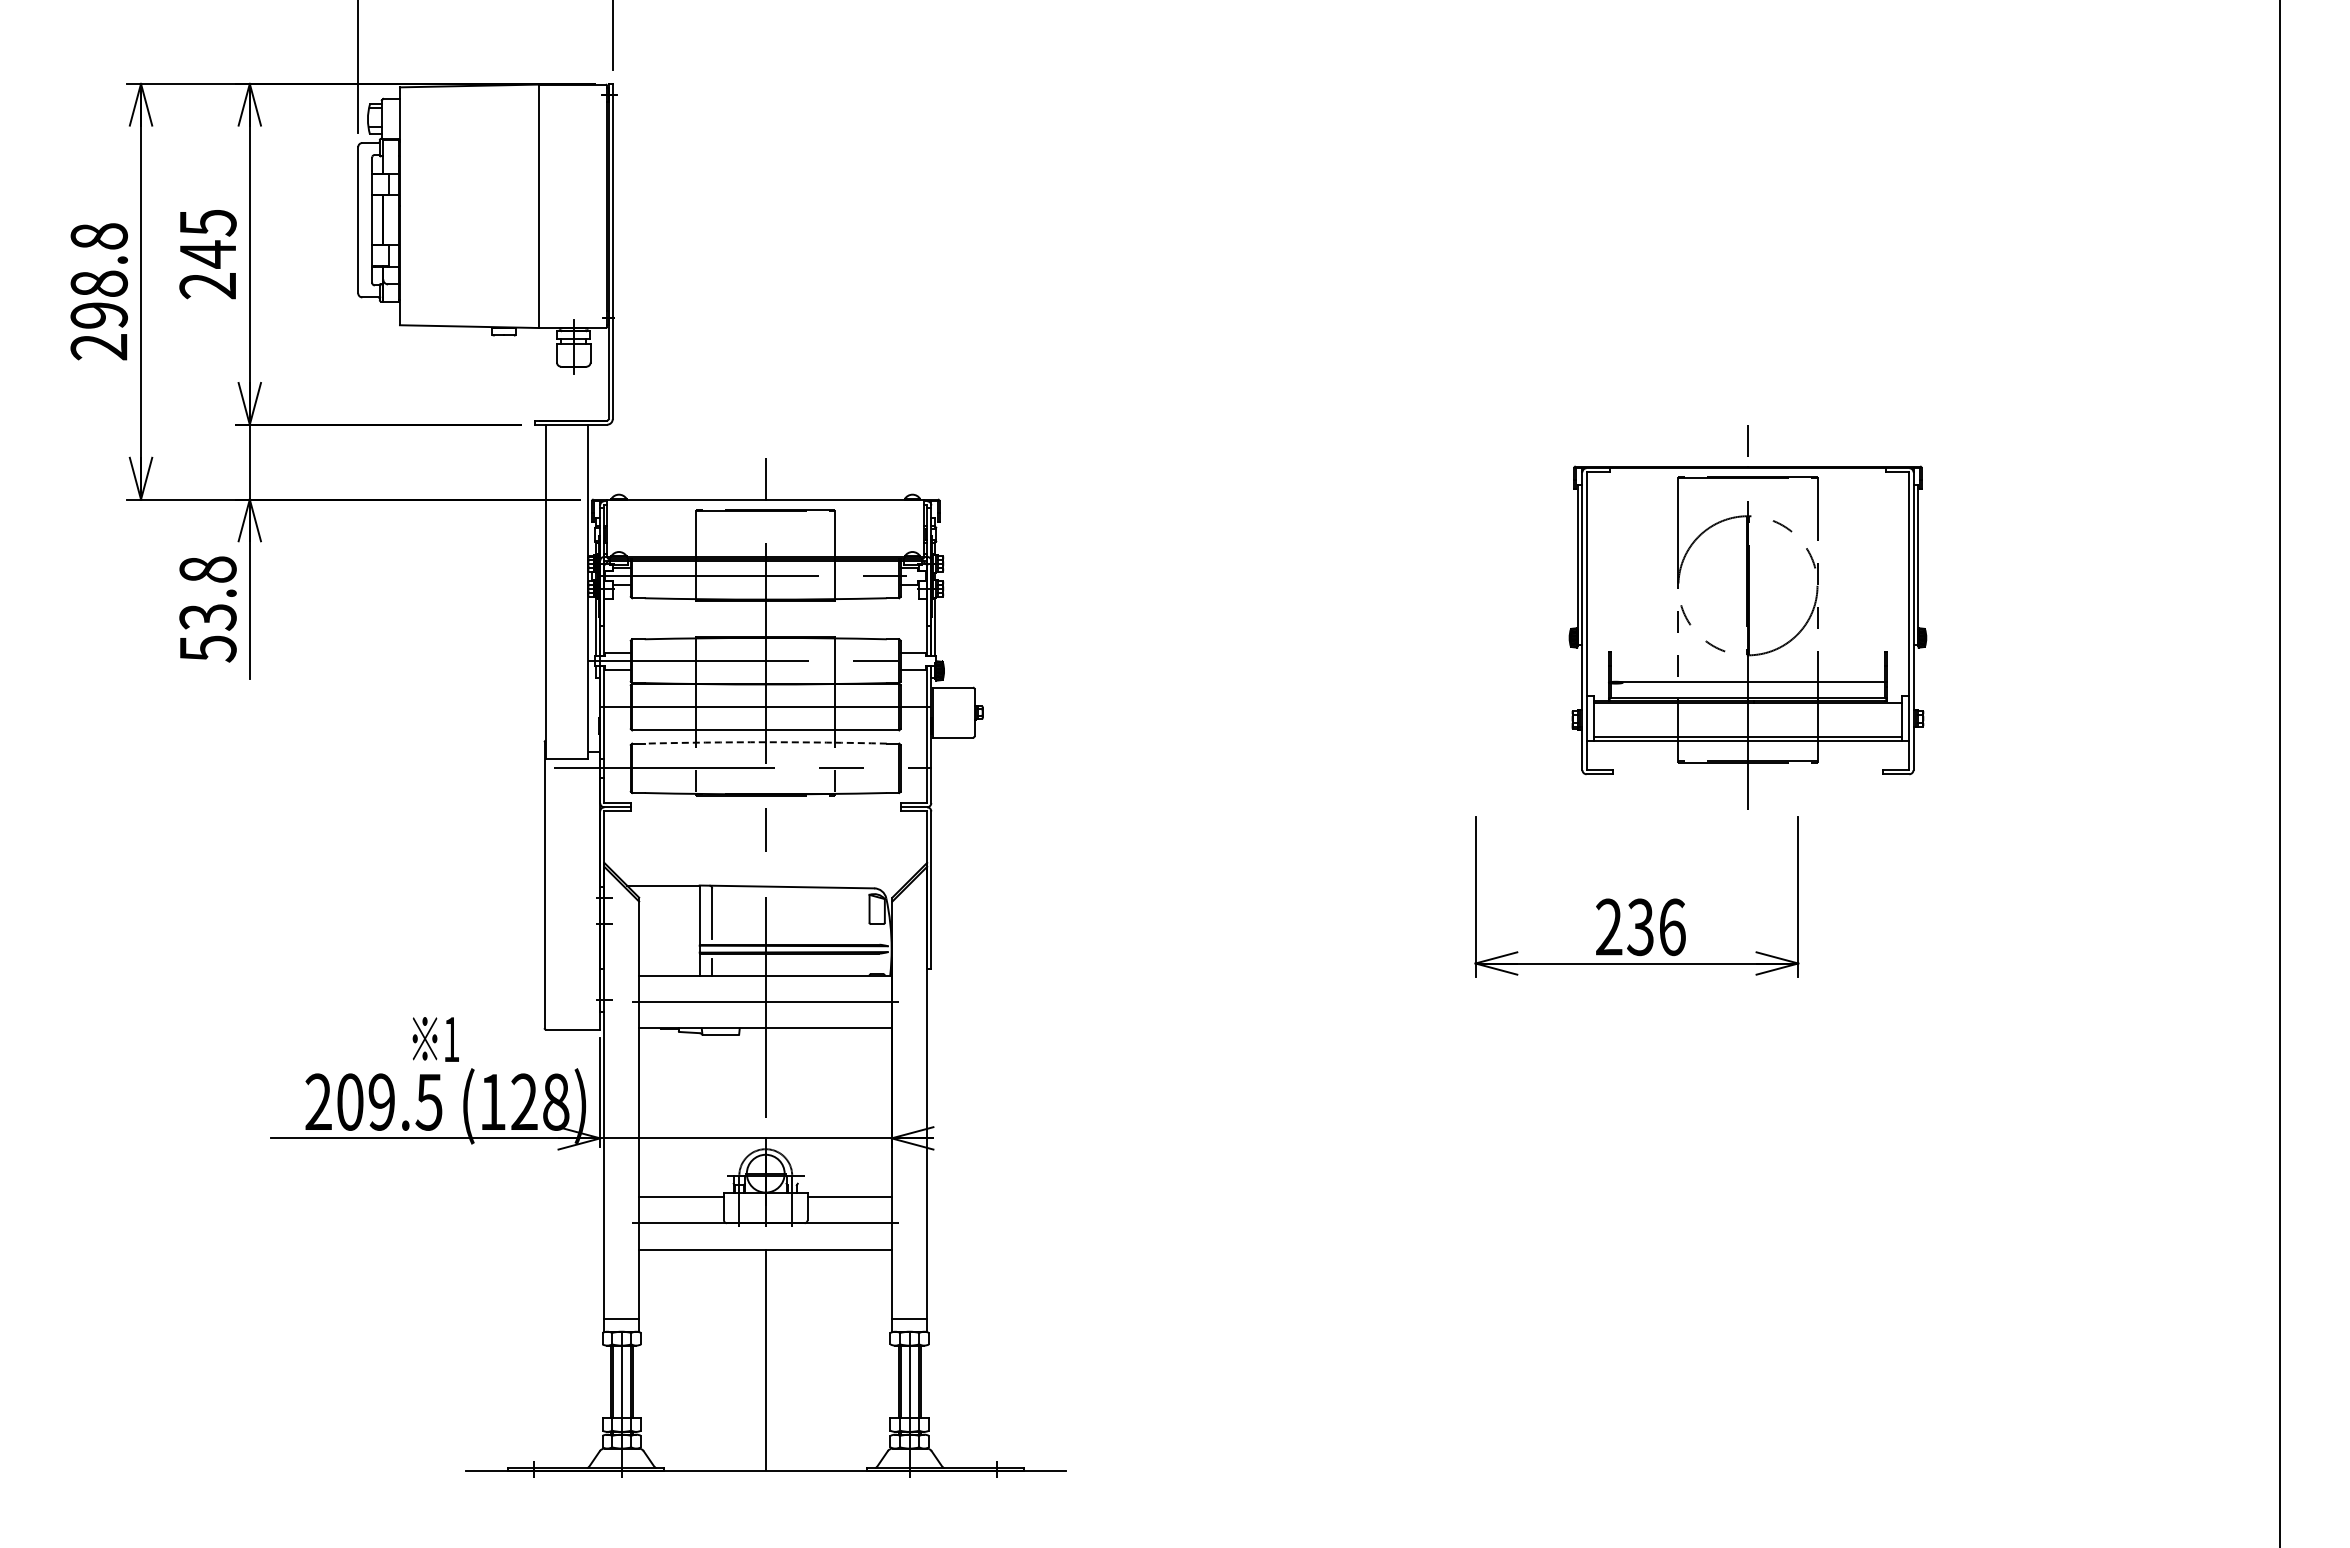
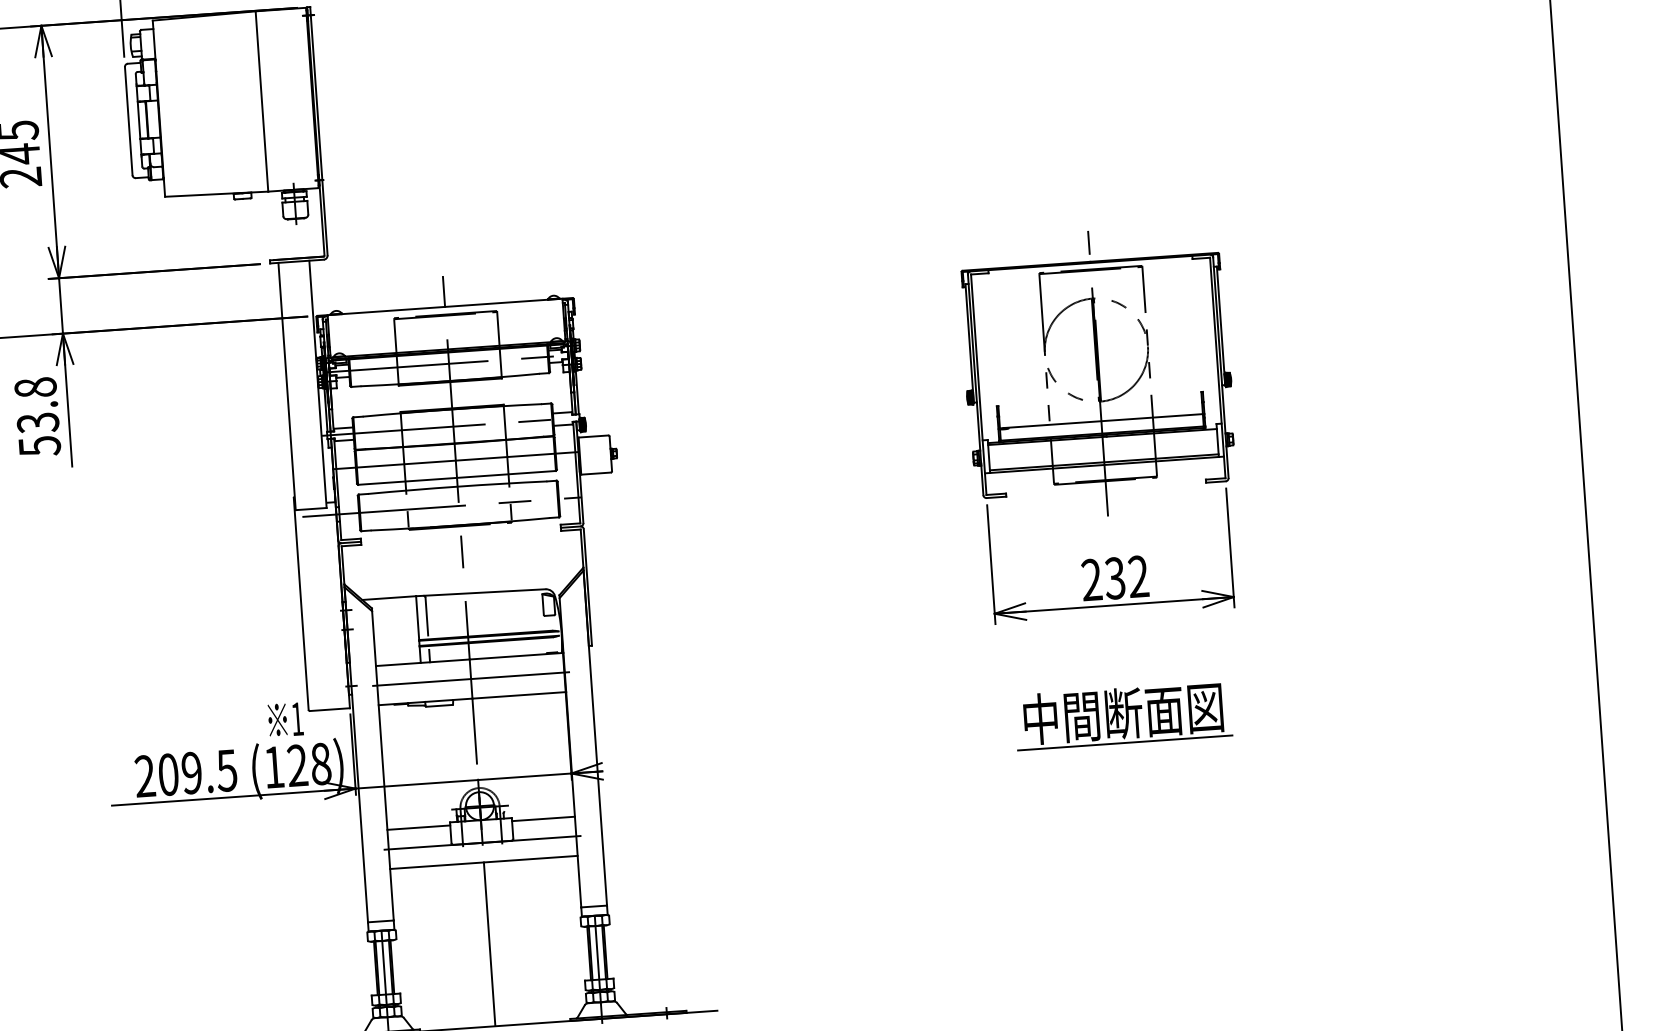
part: (1747, 617) -> (1097, 373), moved
arc: (765, 742) -> (457, 486), dashed -> solid
text: (1672, 927) -> (1138, 576), 236 -> 232
text: (435, 1039) -> (285, 719), moved
part: (1638, 1111) -> (1123, 714), added

